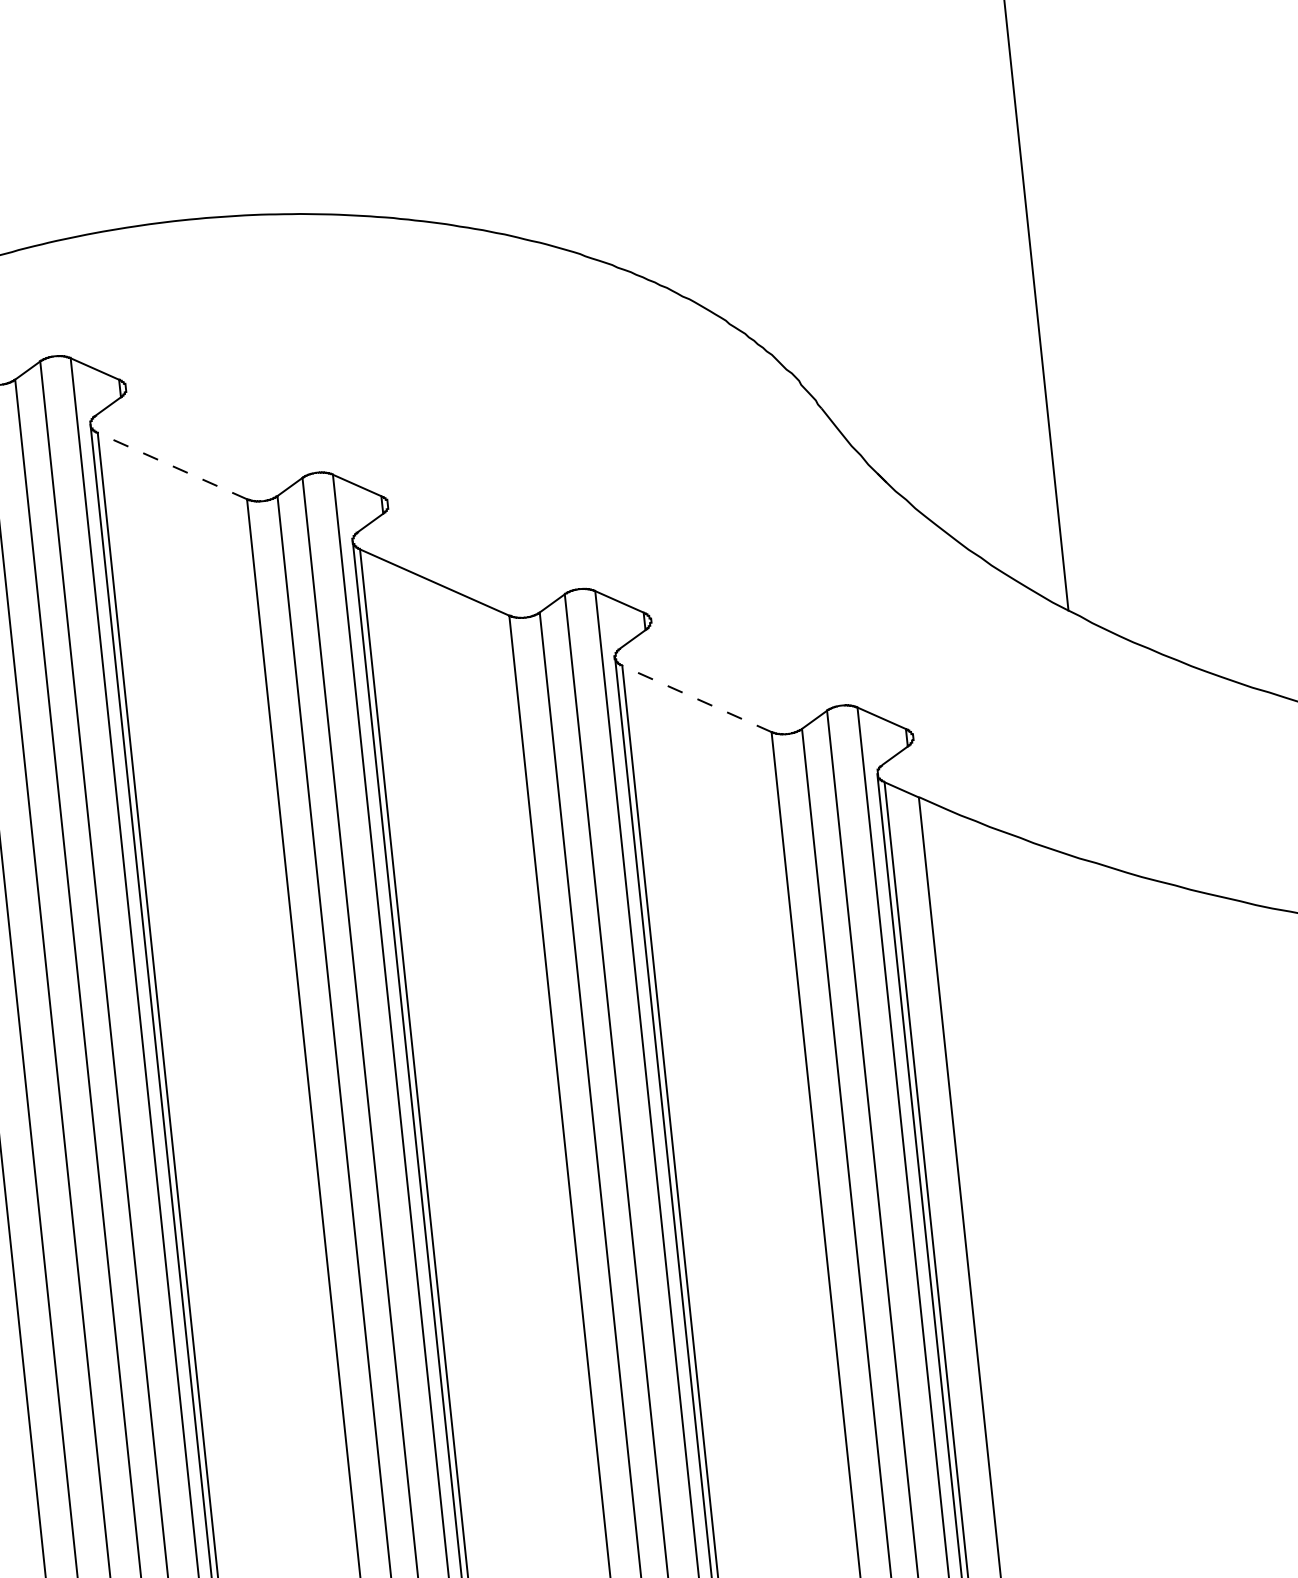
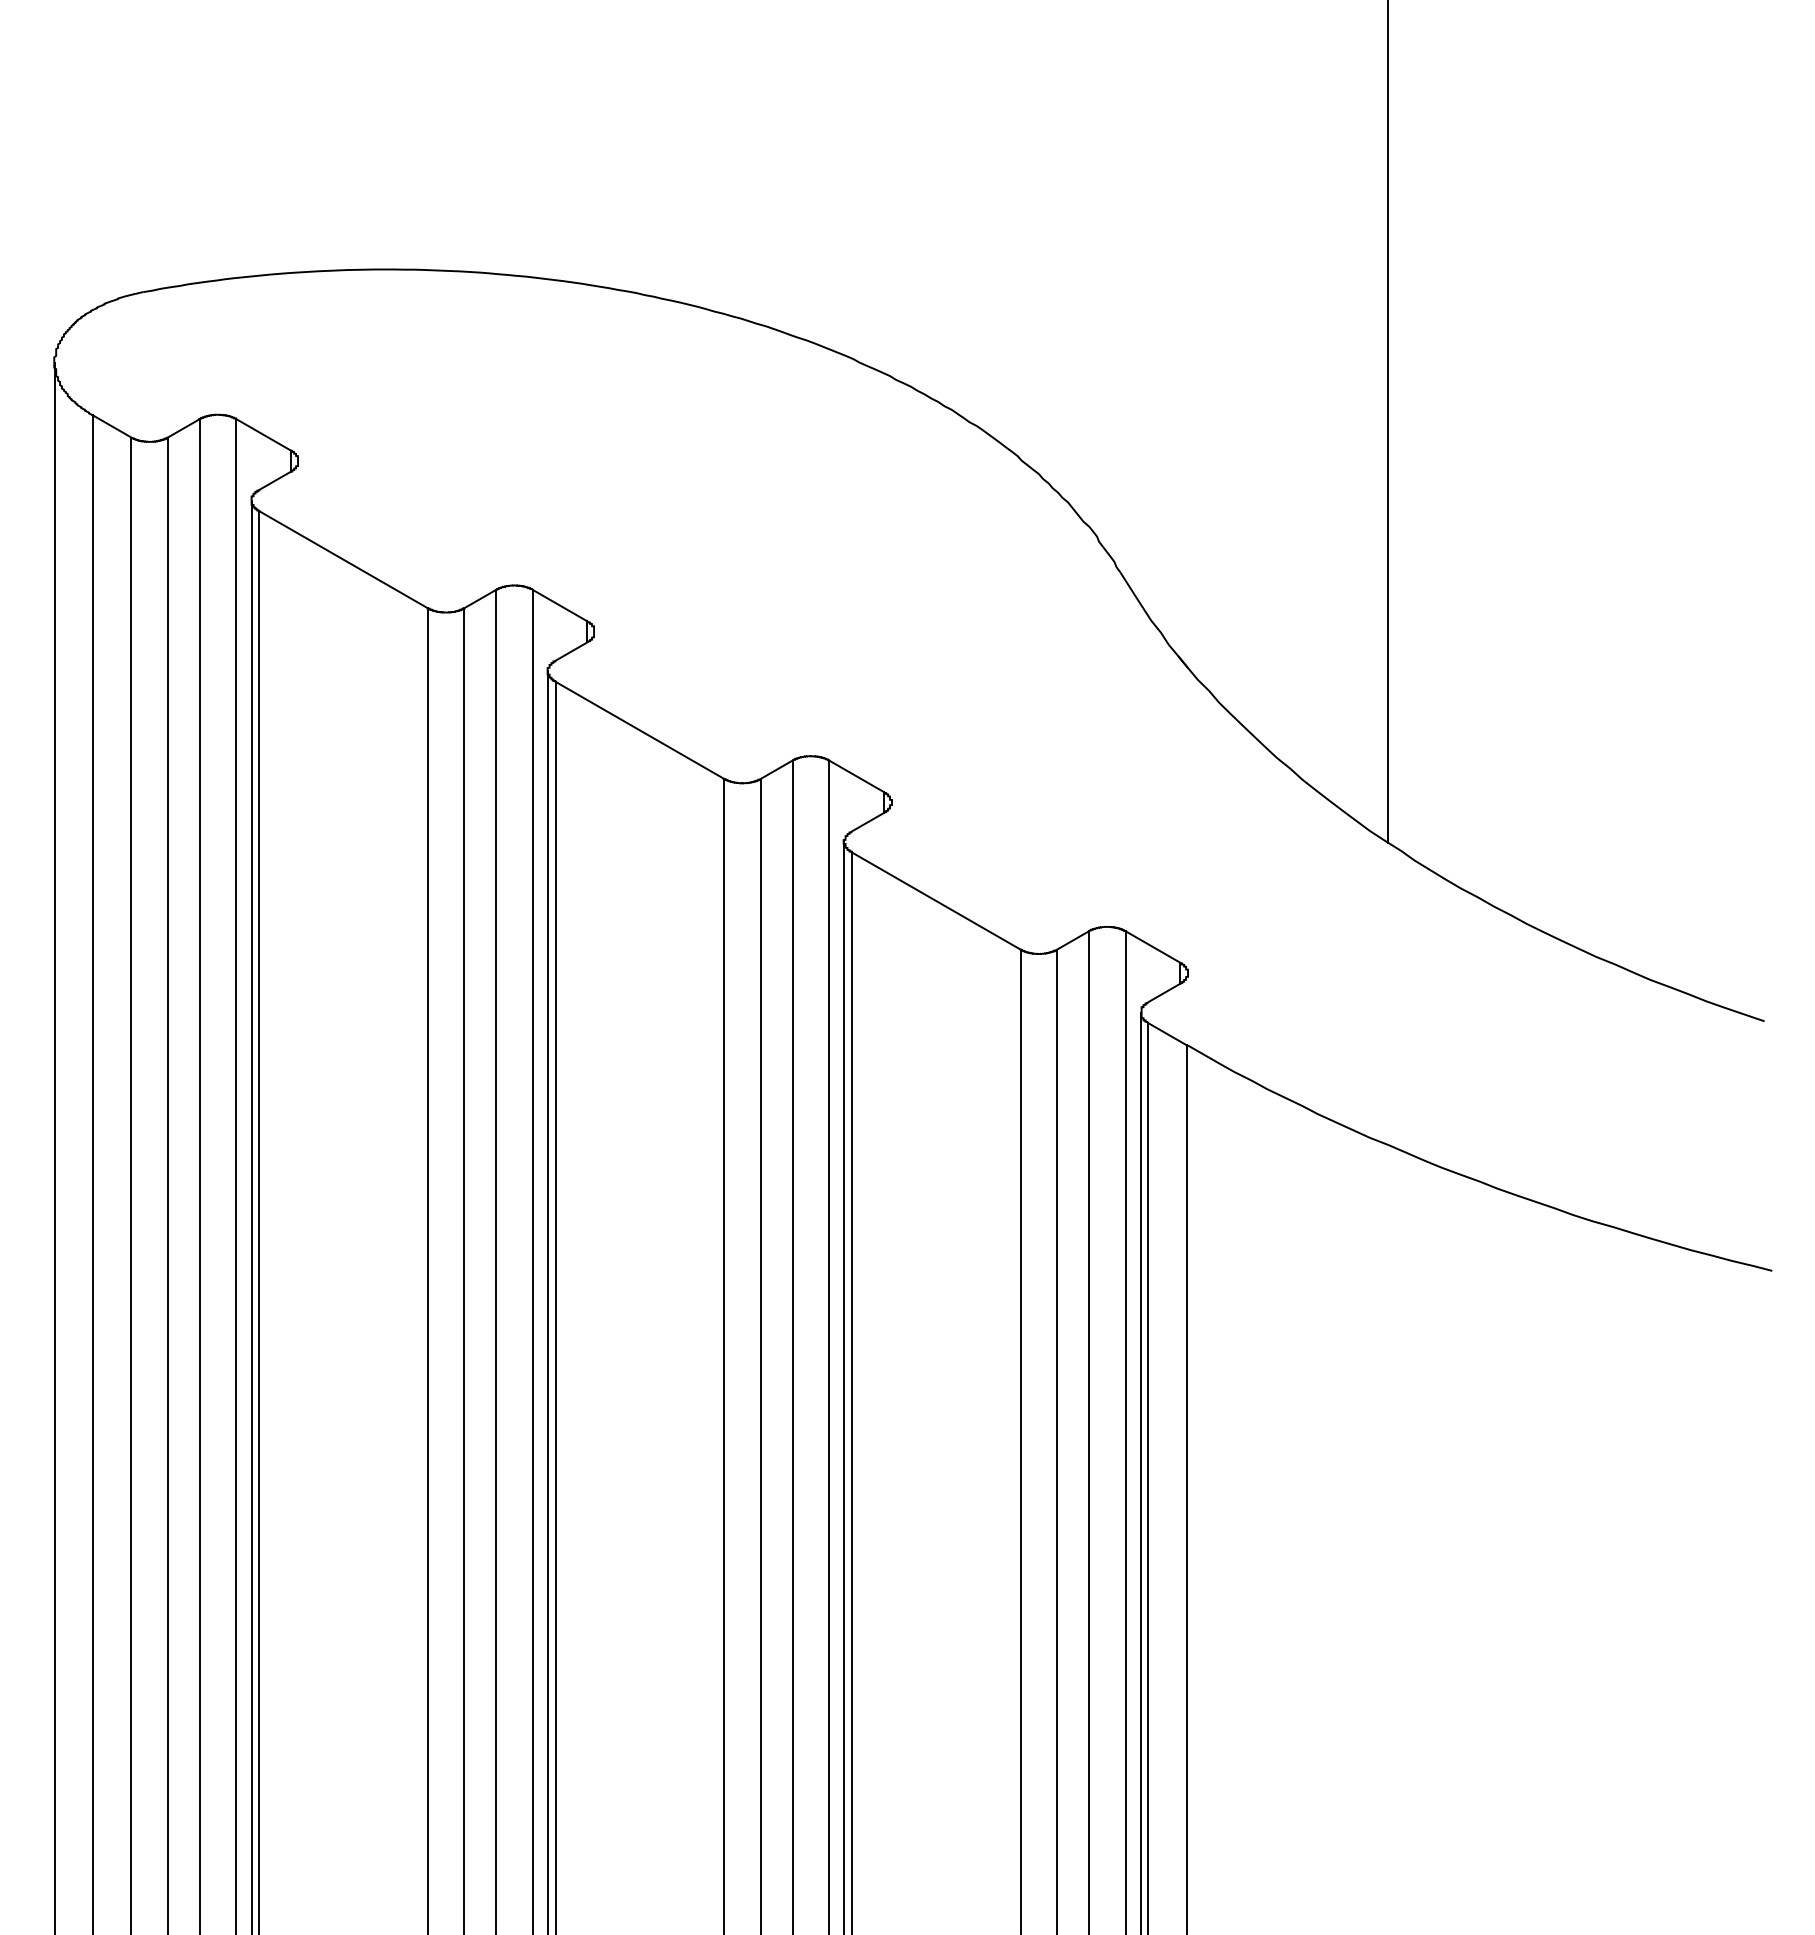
line: (172, 465) -> (343, 559), dashed -> solid
line: (696, 698) -> (935, 900), dashed -> solid

